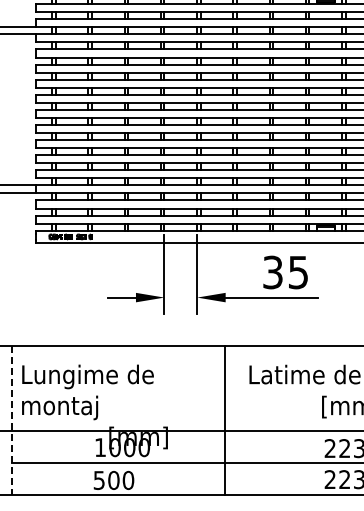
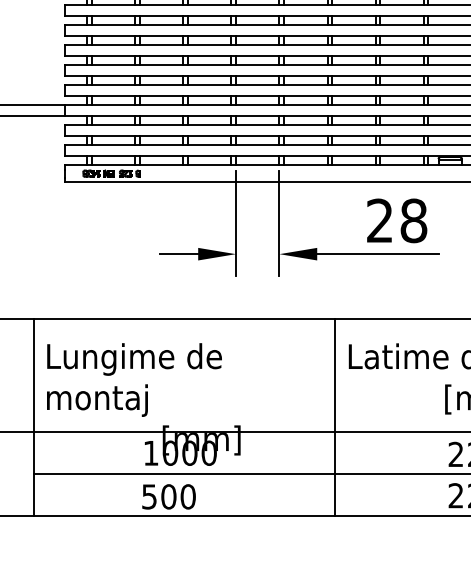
text: (285, 272) -> (396, 220), 35 -> 28
line: (11, 420) -> (32, 417), dashed -> solid
line: (224, 420) -> (334, 417), moved

